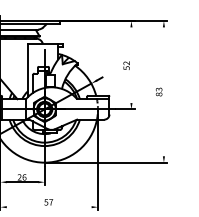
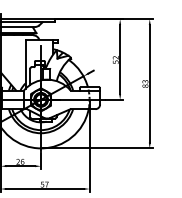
line: (131, 65) -> (120, 59), added
line: (163, 91) -> (149, 83), added
line: (48, 207) -> (44, 189), added

